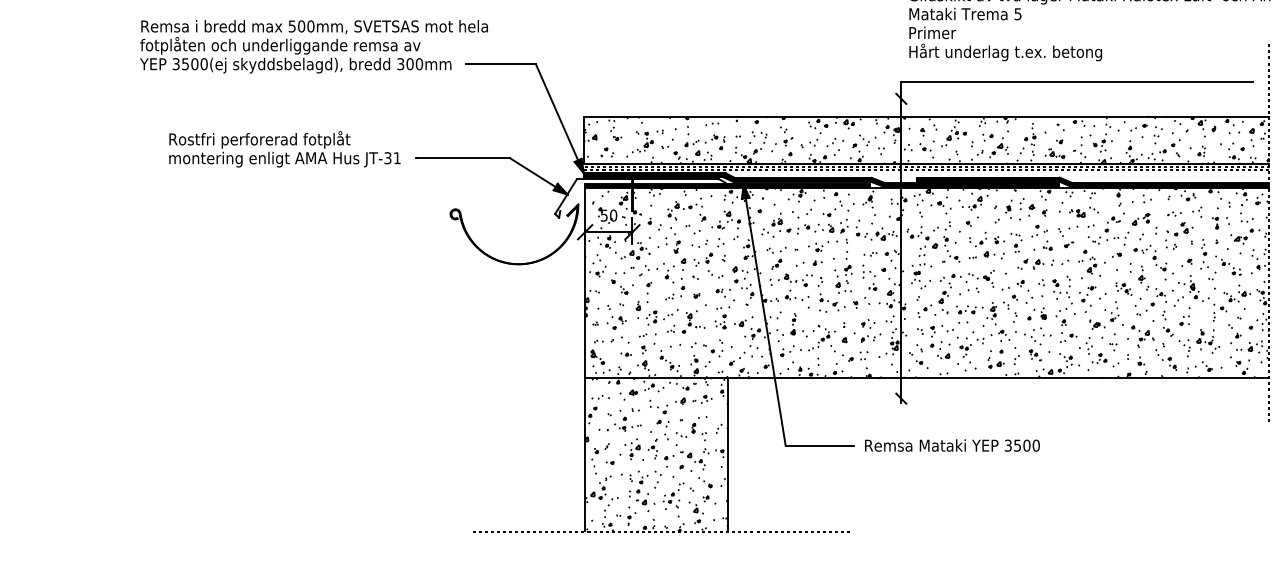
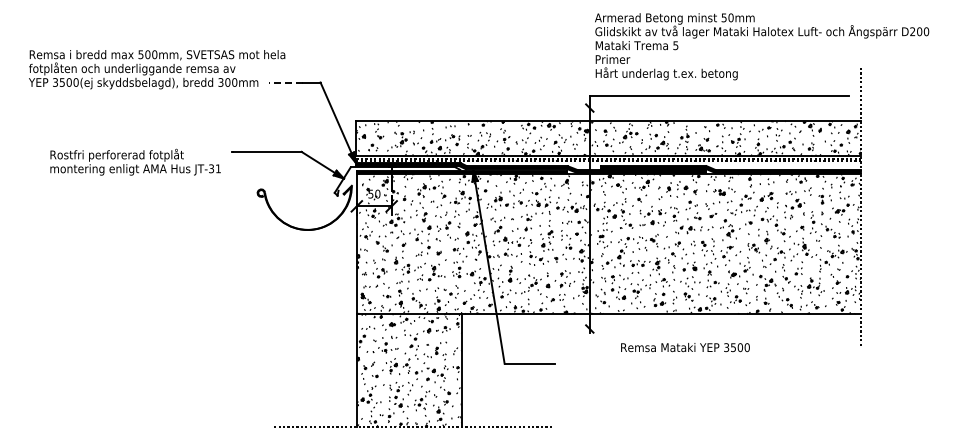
line: (488, 64) -> (285, 82), solid -> dashed
text: (284, 148) -> (135, 161), moved
text: (952, 445) -> (685, 347), moved

